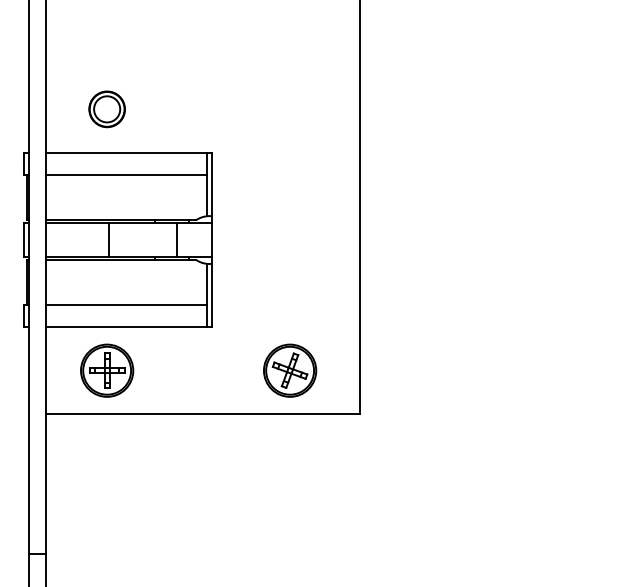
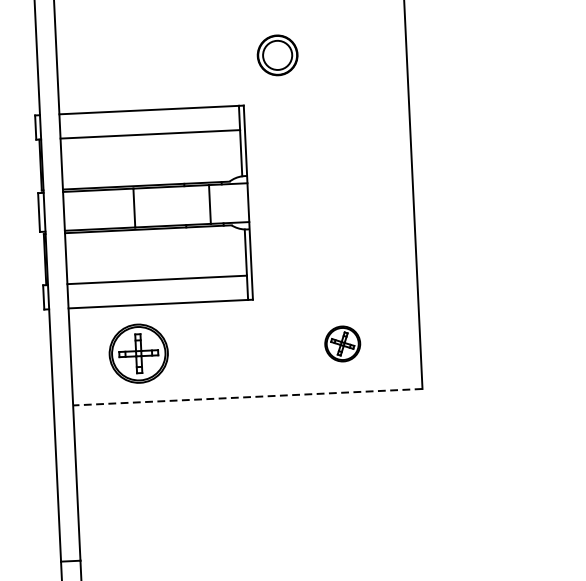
part: (106, 109) -> (276, 55), moved
part: (290, 370) -> (342, 343), size x0.6
line: (202, 414) -> (247, 397), solid -> dashed

